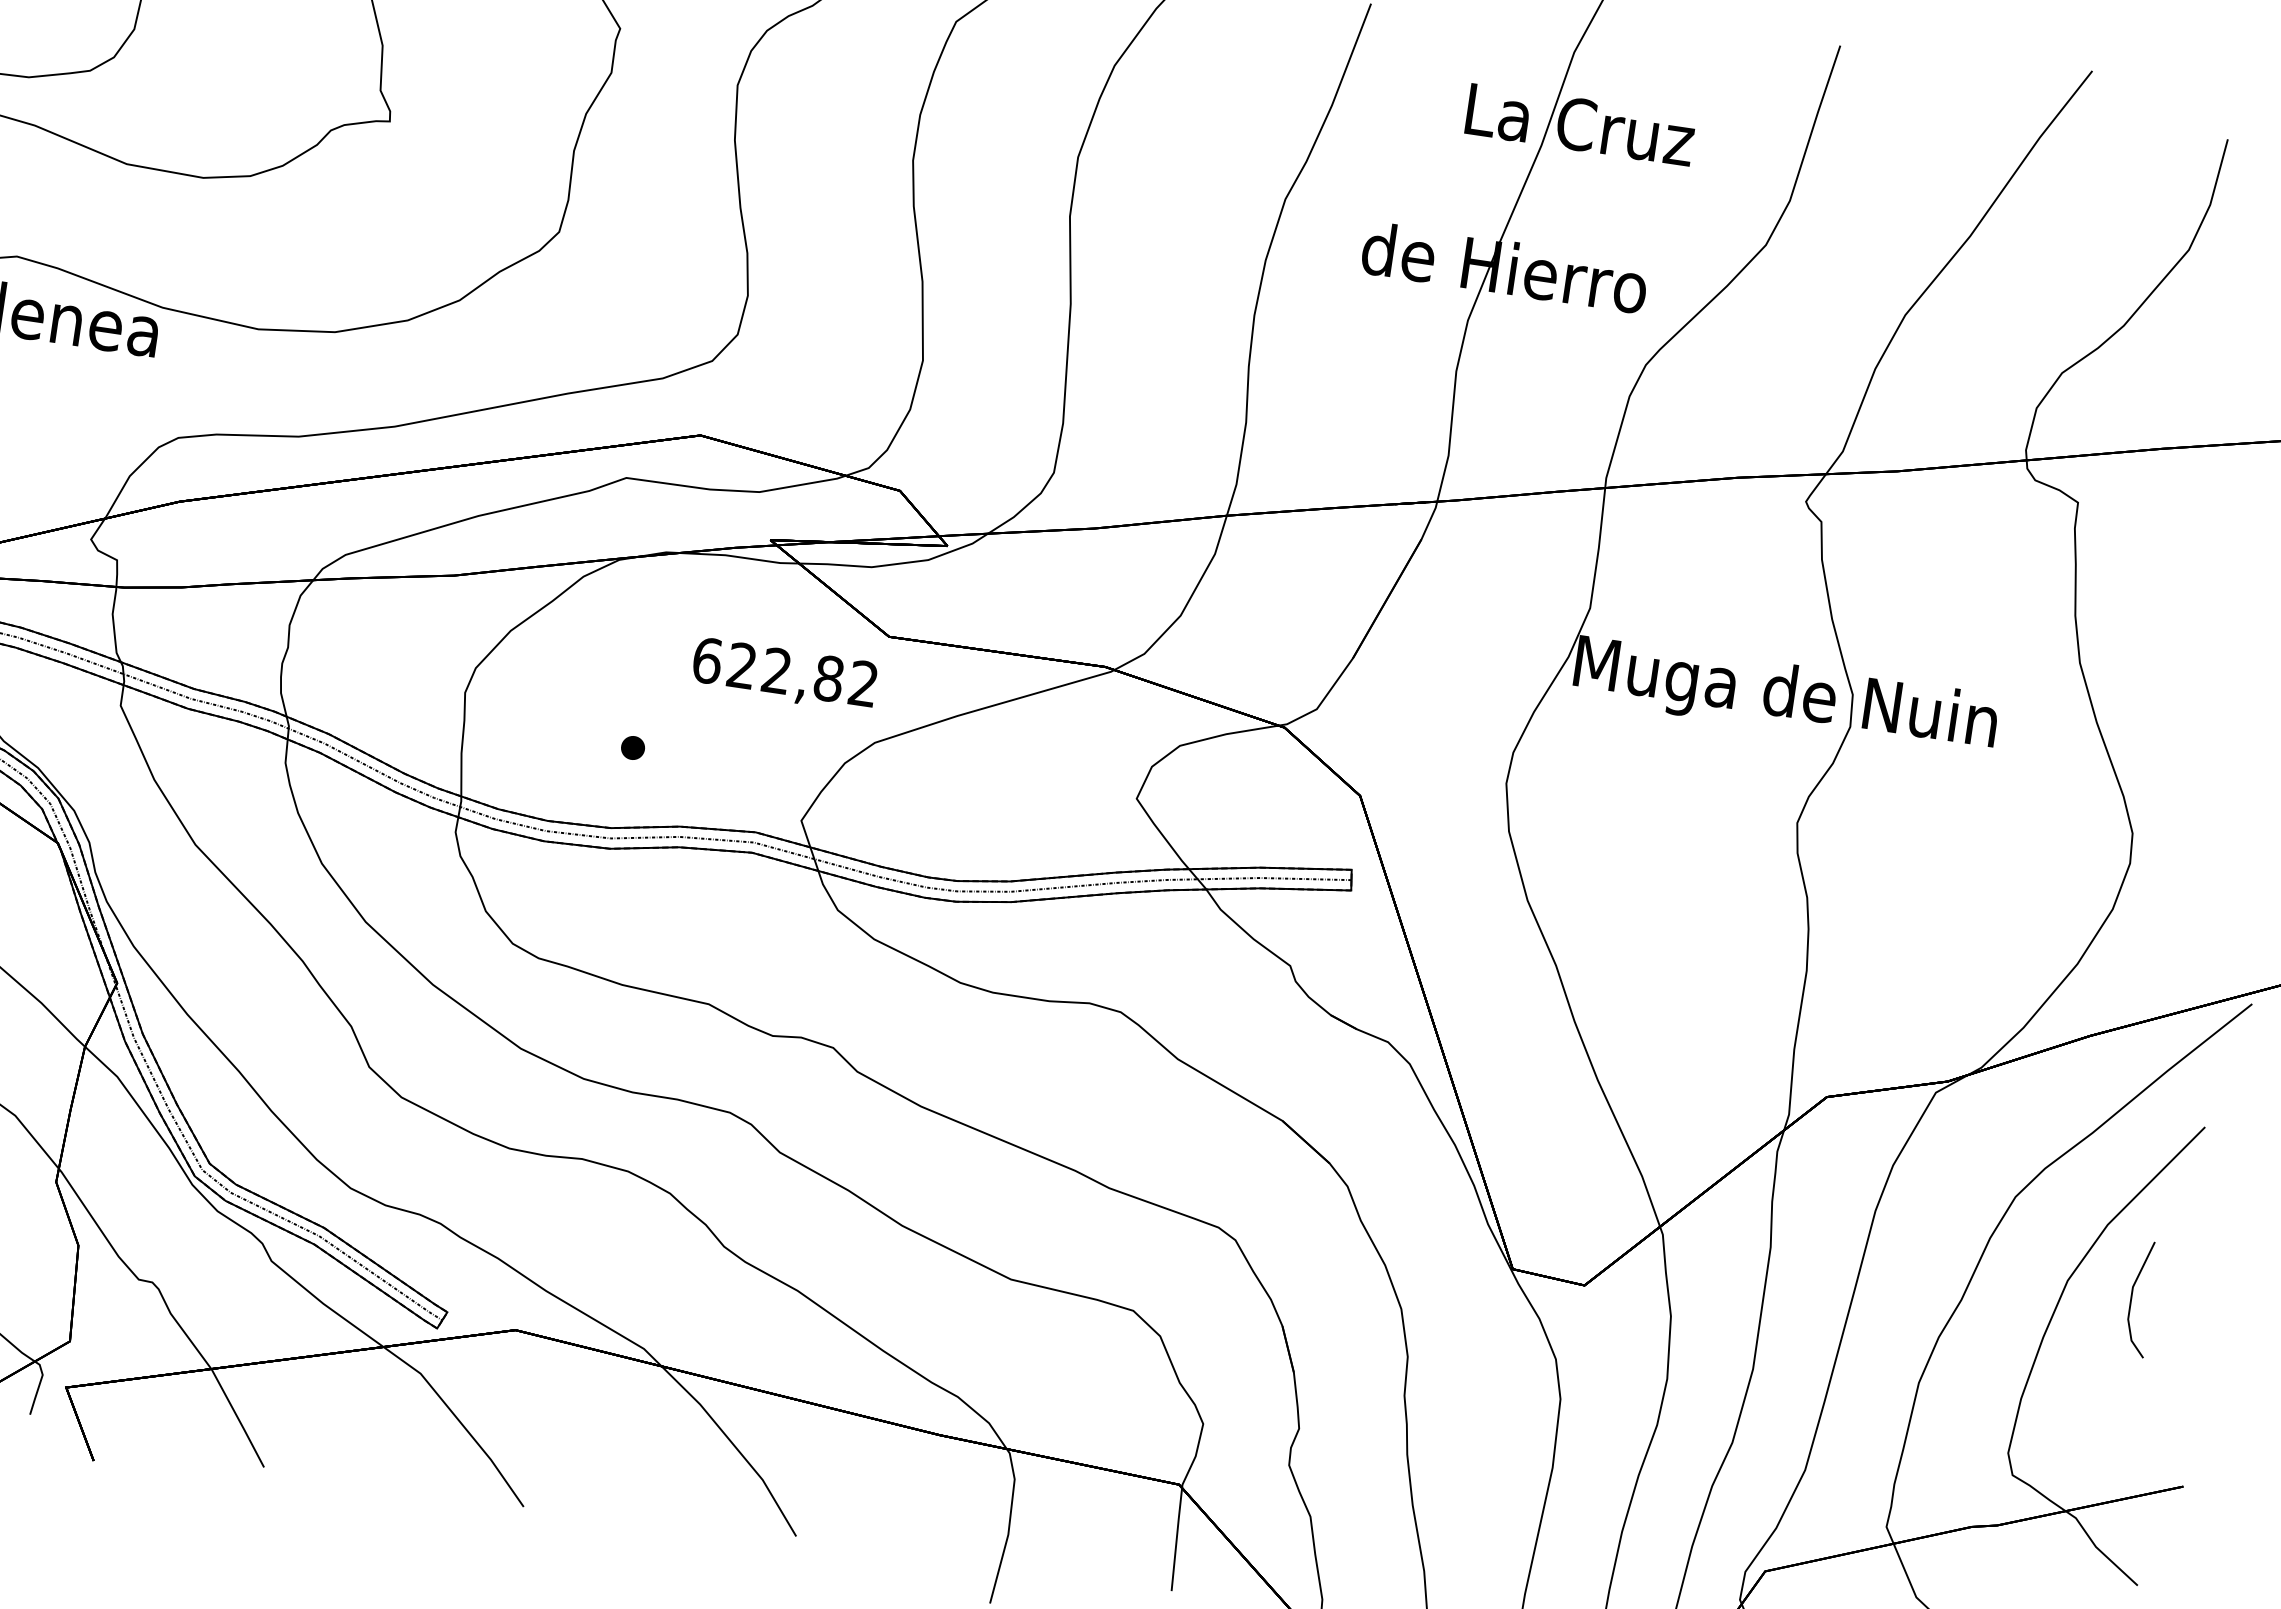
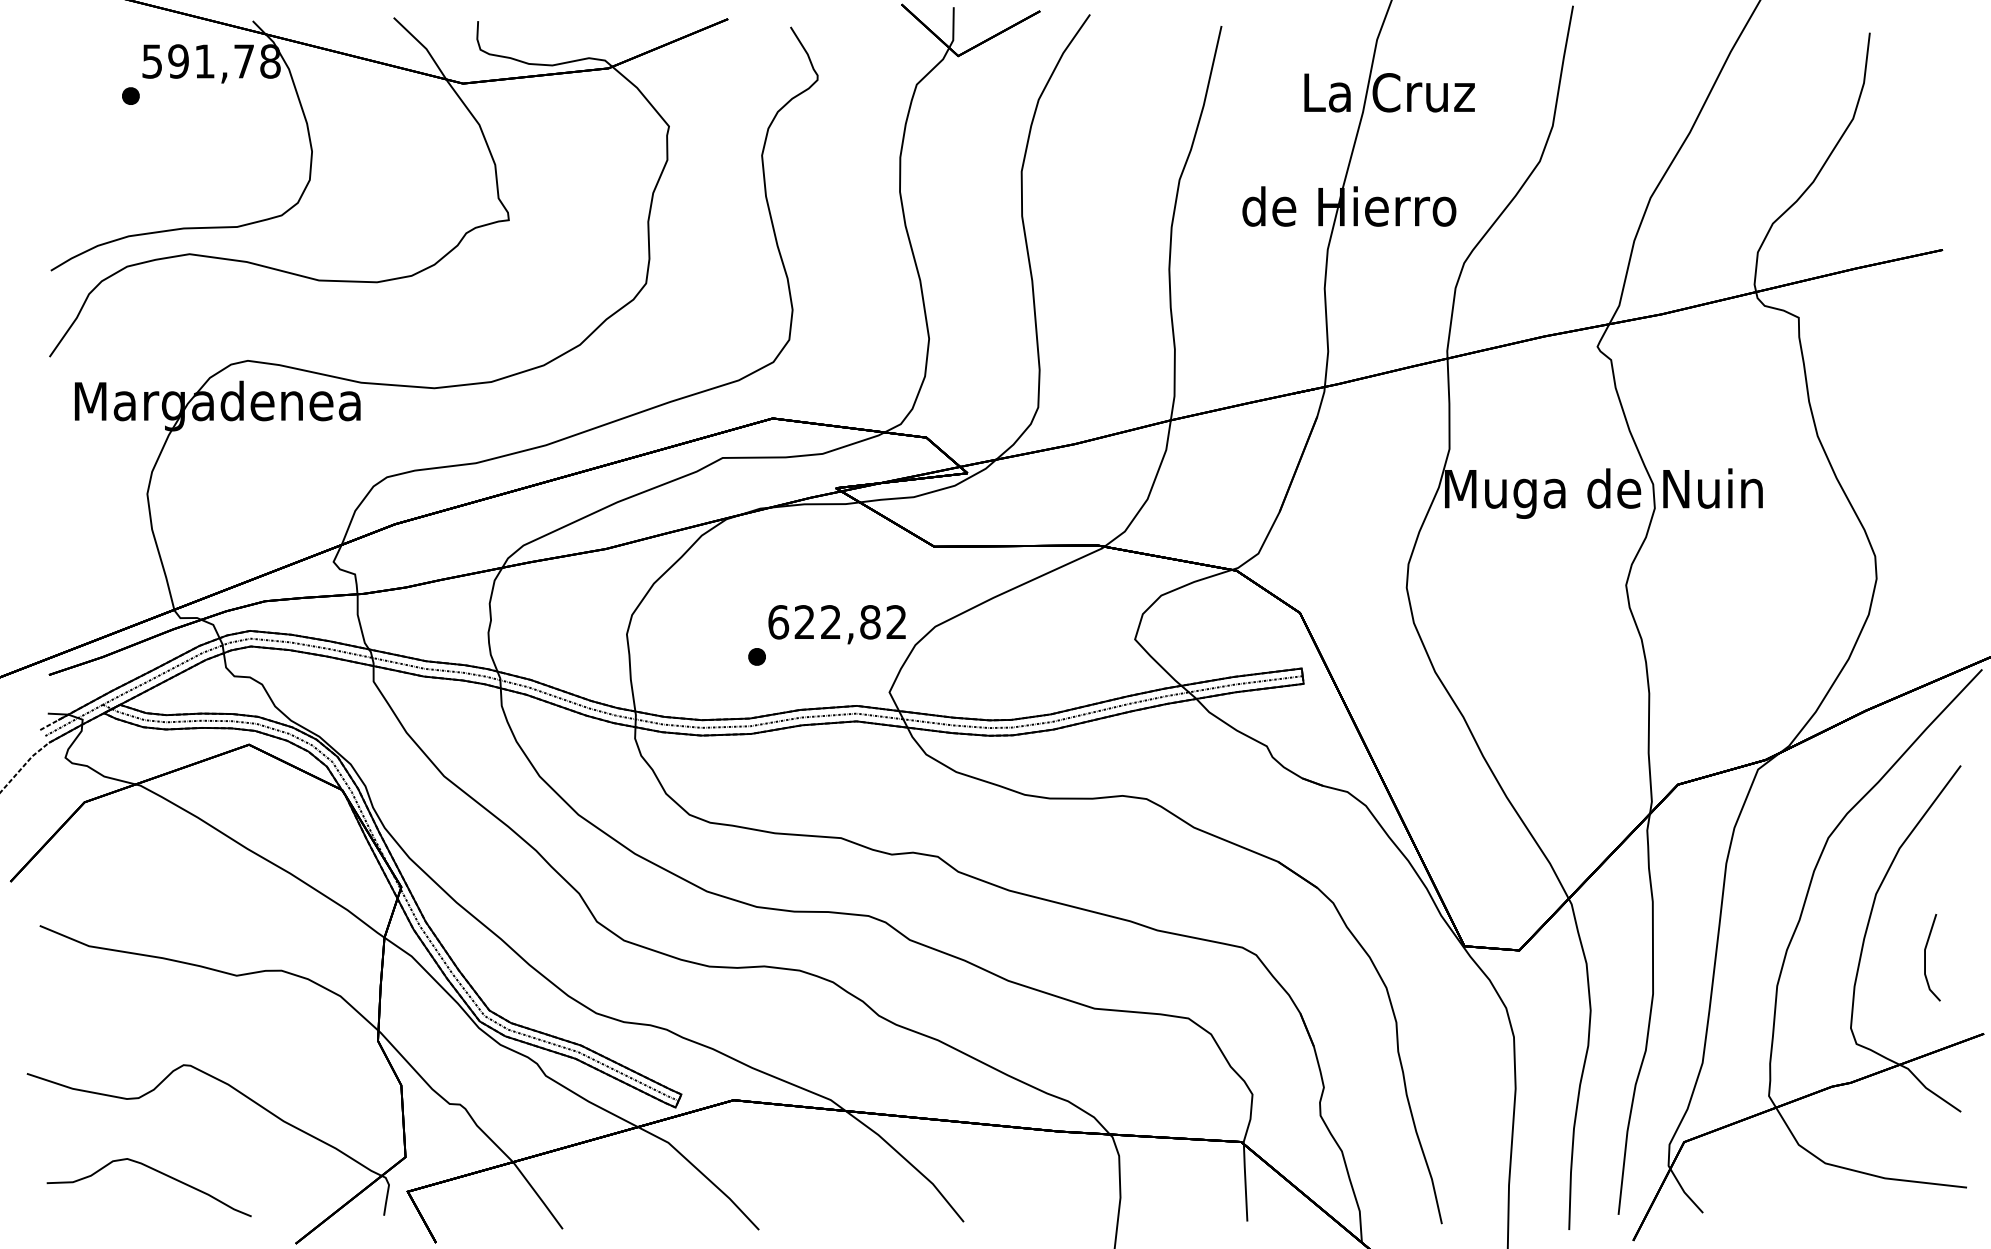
text: (783, 674) -> (836, 624), moved
line: (2132, 1297) -> (1925, 957), moved

